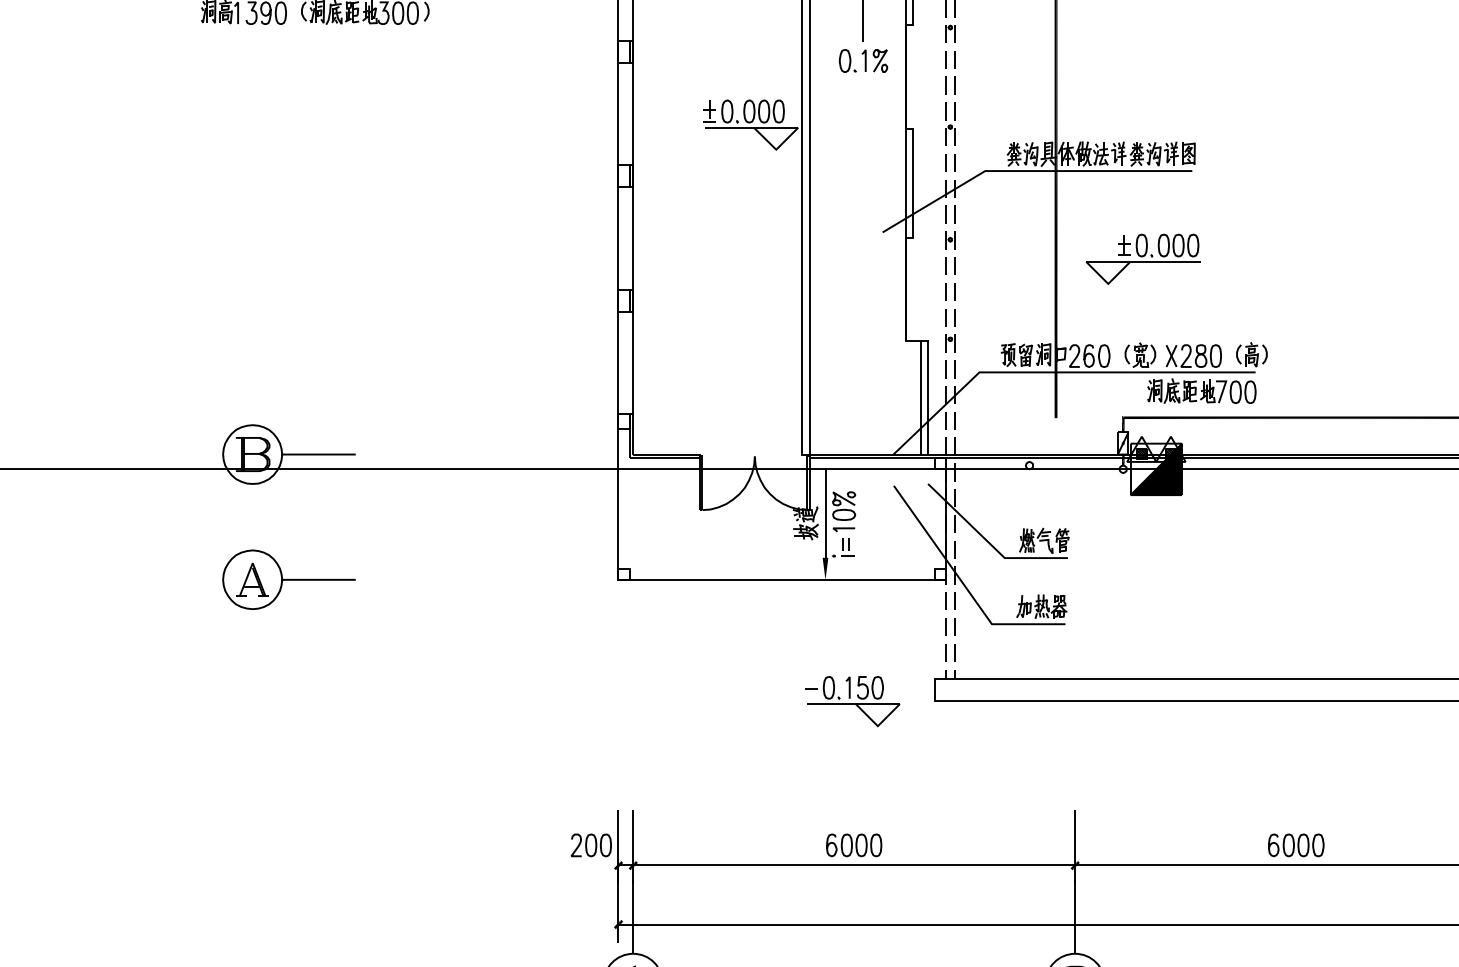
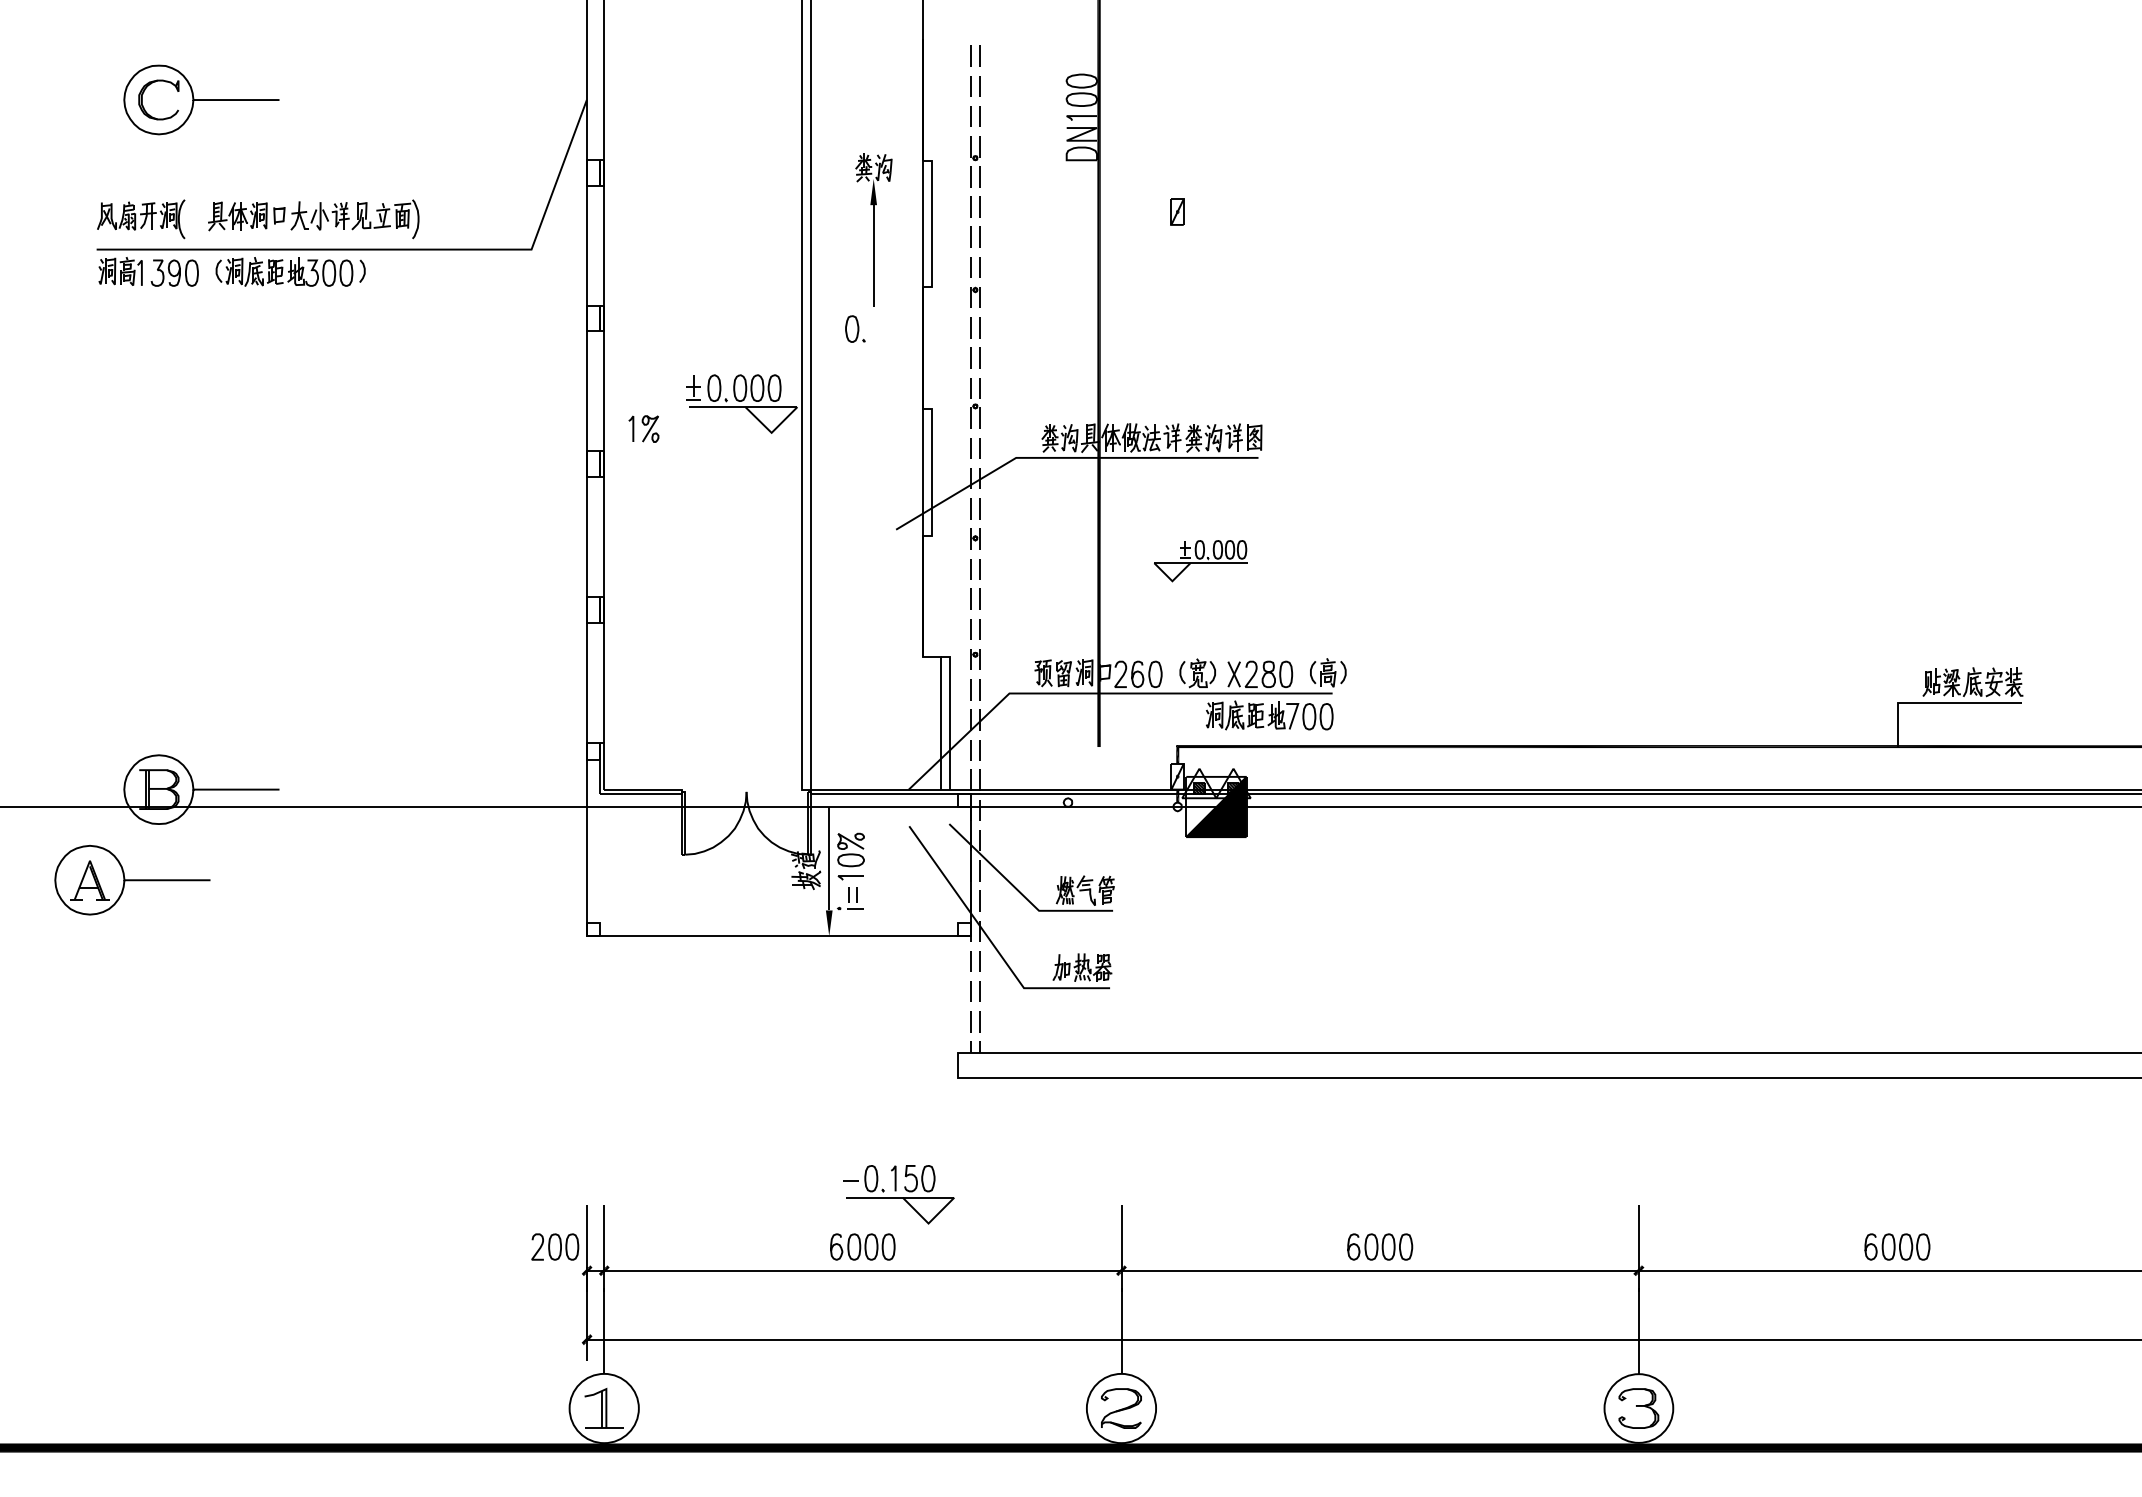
part: (874, 60) -> (643, 428), moved
part: (1142, 258) -> (1200, 560), size x0.7
part: (289, 580) -> (132, 880), moved
part: (852, 701) -> (898, 1194), moved

